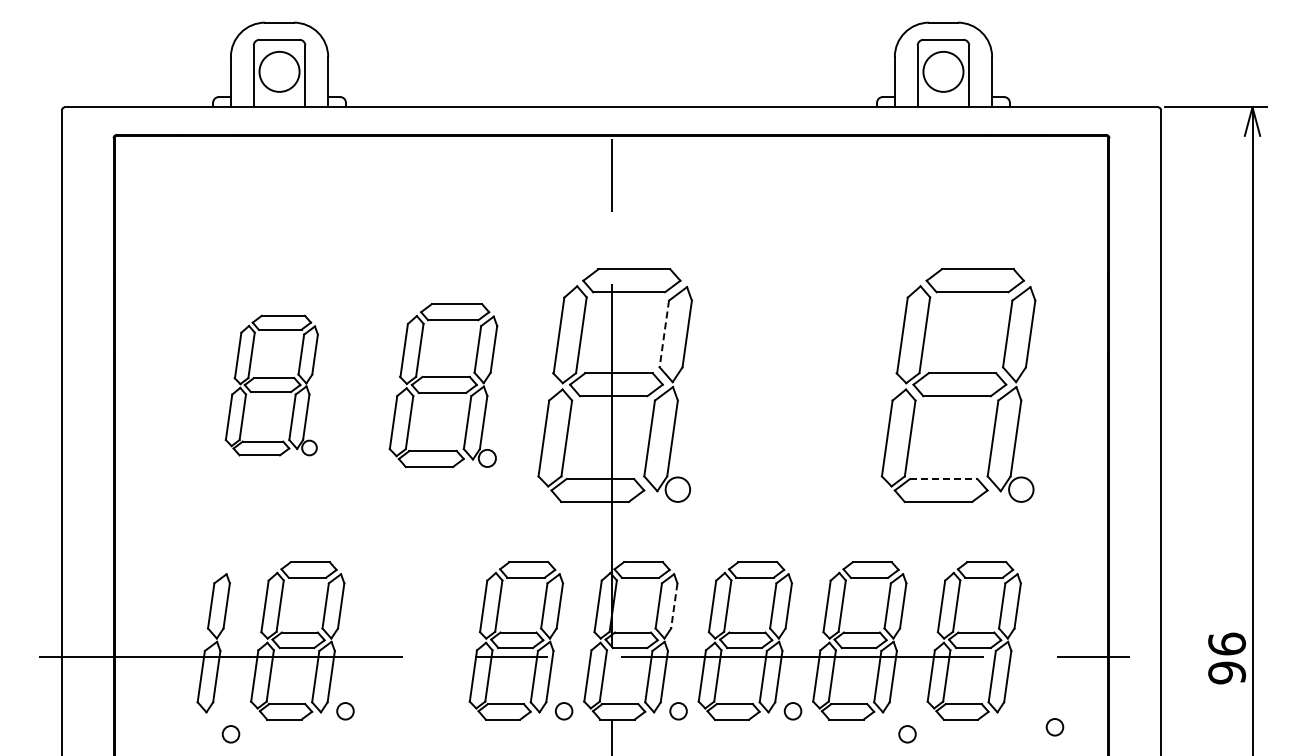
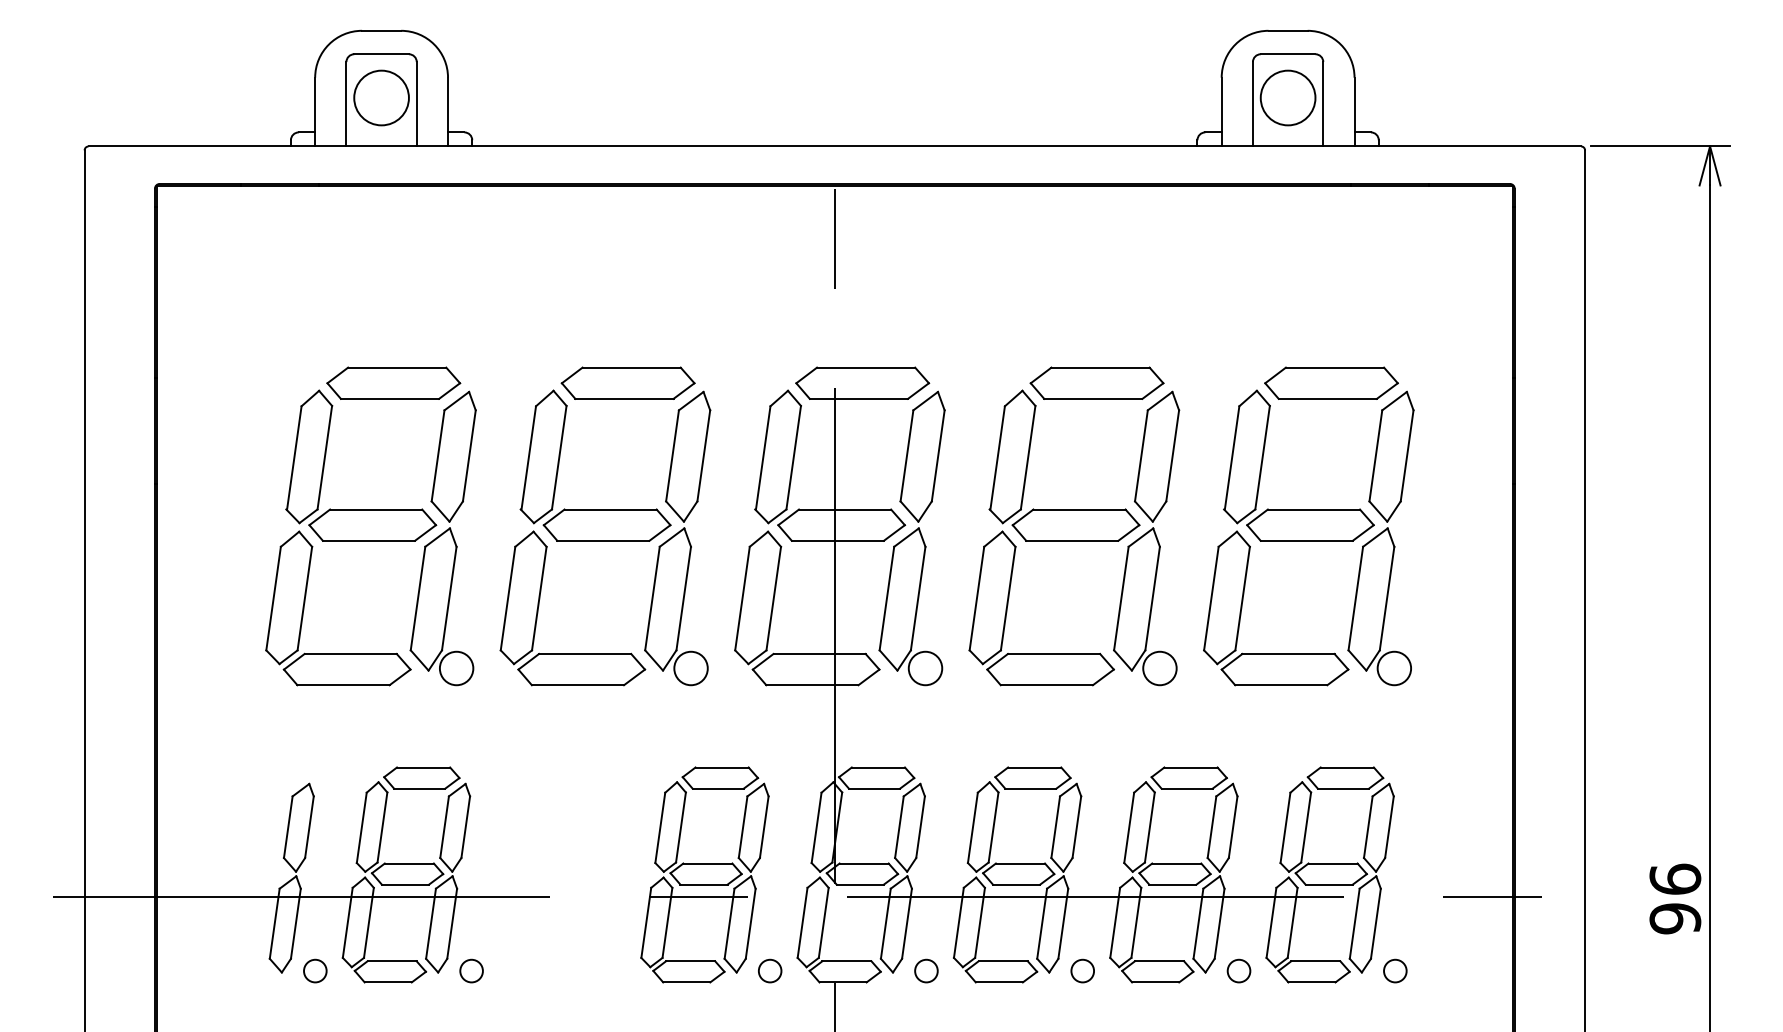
line: (664, 333) -> (907, 455), dashed -> solid
part: (271, 385) -> (370, 526), size x1.67
part: (443, 385) -> (605, 526), size x1.43
part: (786, 385) -> (1073, 526), added
line: (943, 479) -> (1288, 654), dashed -> solid
line: (674, 605) -> (920, 826), dashed -> solid
circle: (1054, 727) -> (1394, 971), moved
circle: (230, 734) -> (314, 971), moved
circle: (907, 734) -> (1238, 971), moved

